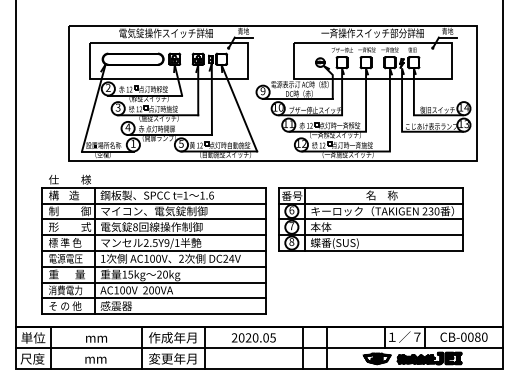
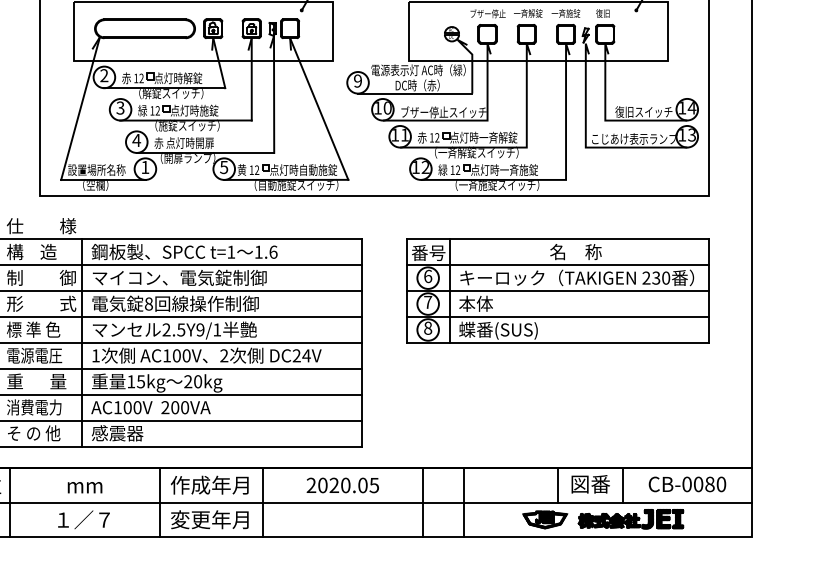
part: (370, 219) -> (557, 291), moved
text: (404, 336) -> (589, 483), １／７ -> 図番
text: (95, 358) -> (83, 519), mm -> １／７

